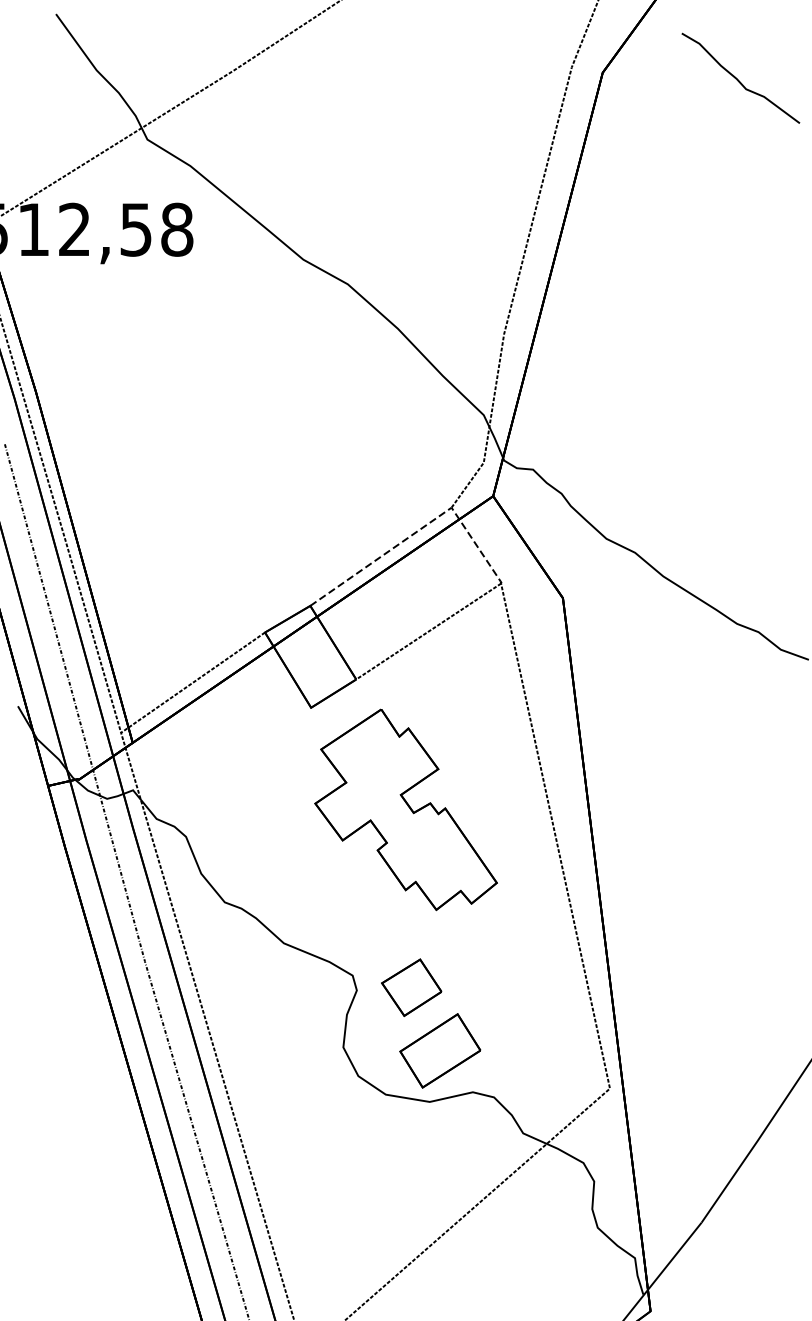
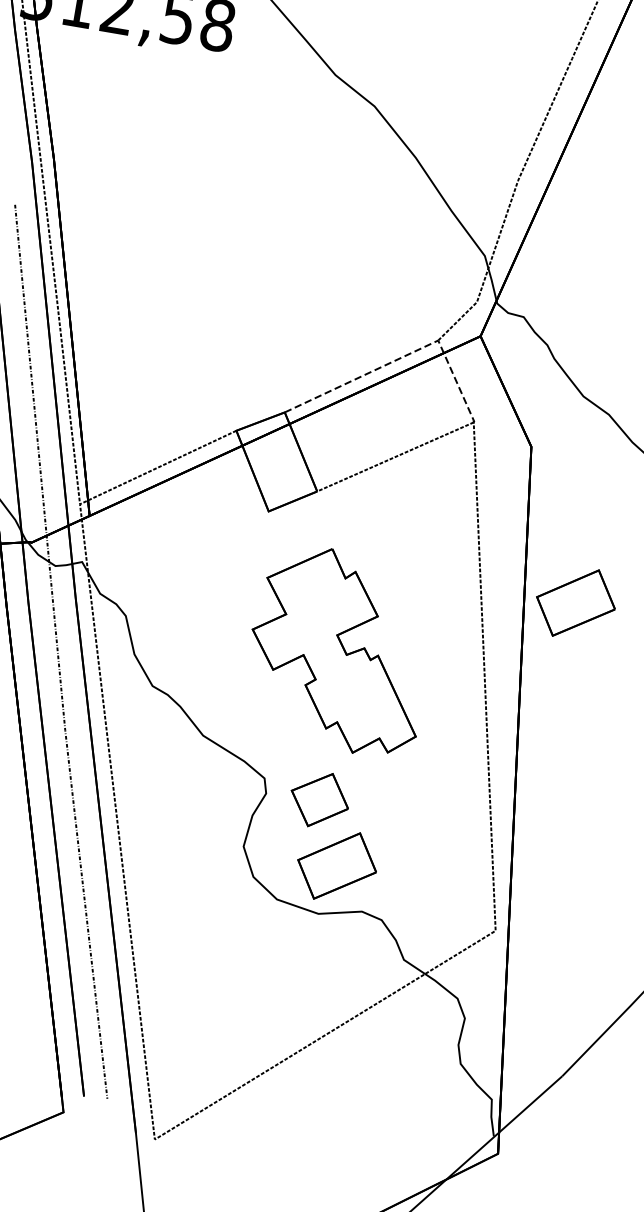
part: (634, 746) -> (576, 602), added
part: (405, 809) -> (339, 650), moved

